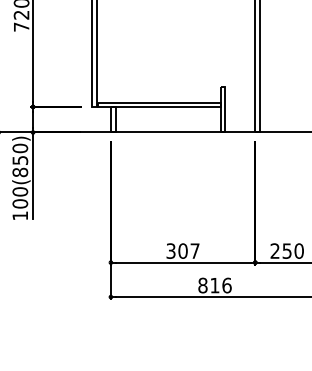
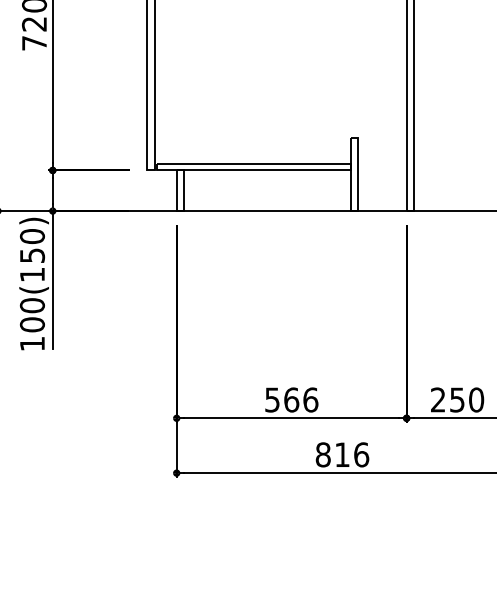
text: (20, 172) -> (32, 274), 100(850) -> 100(150)
text: (183, 250) -> (292, 399), 307 -> 566

